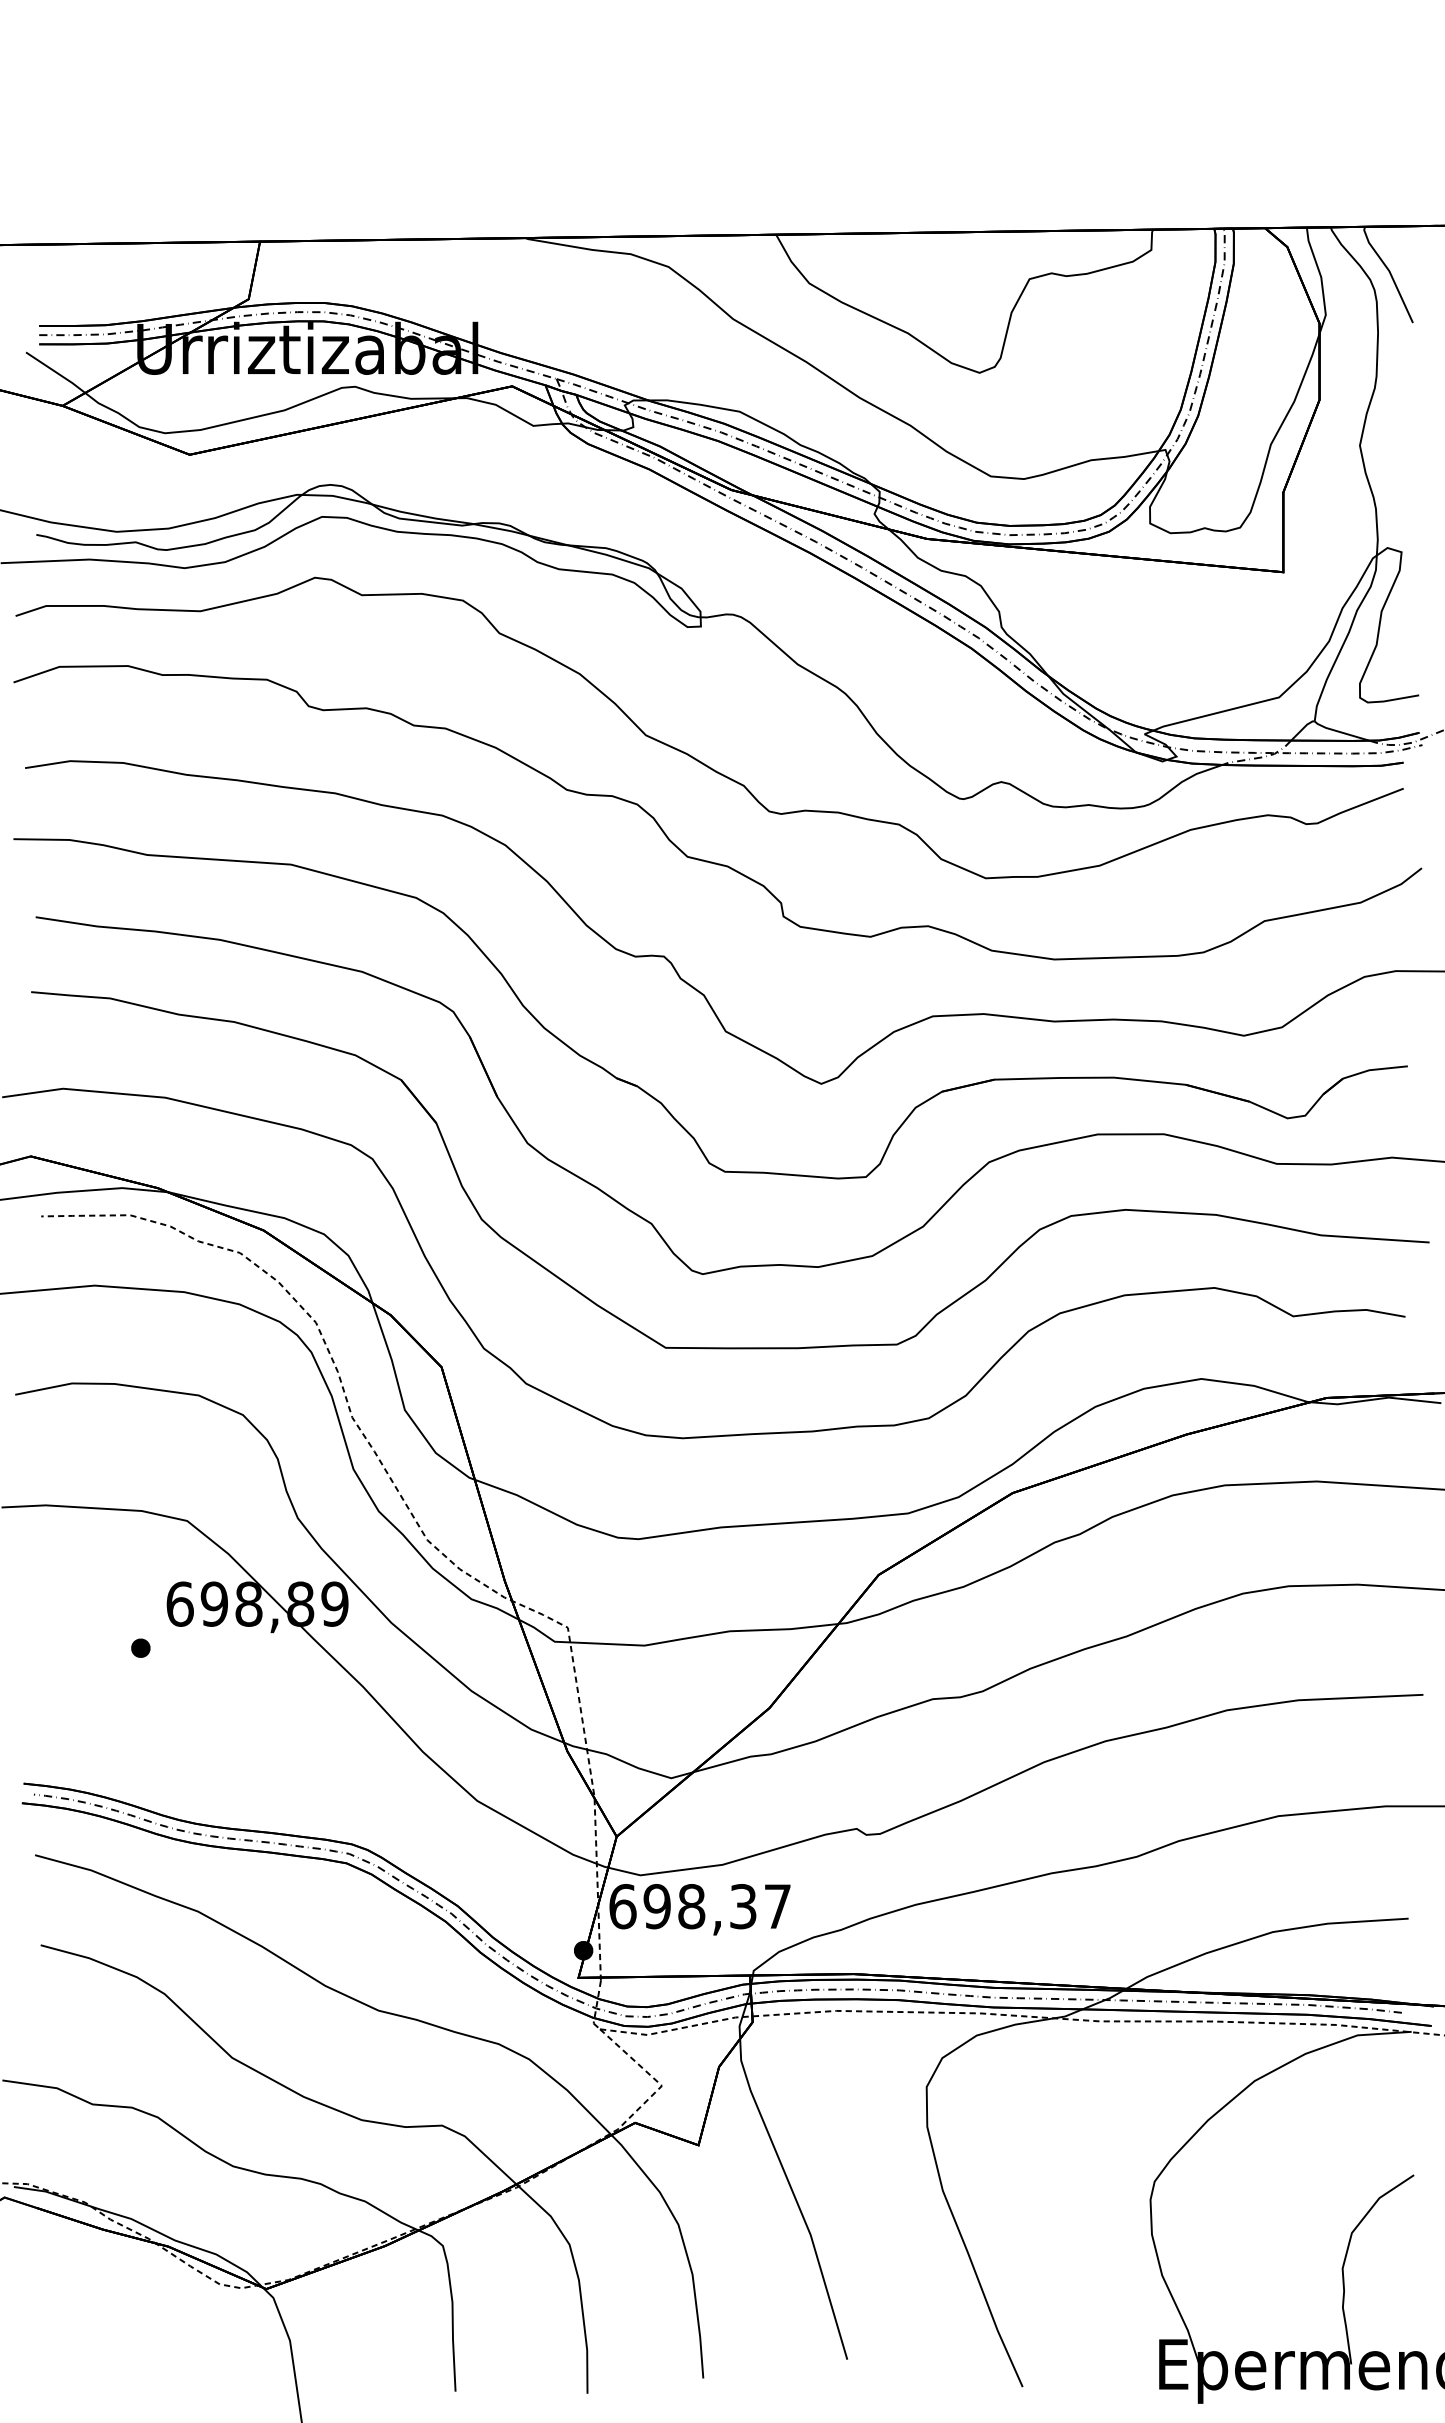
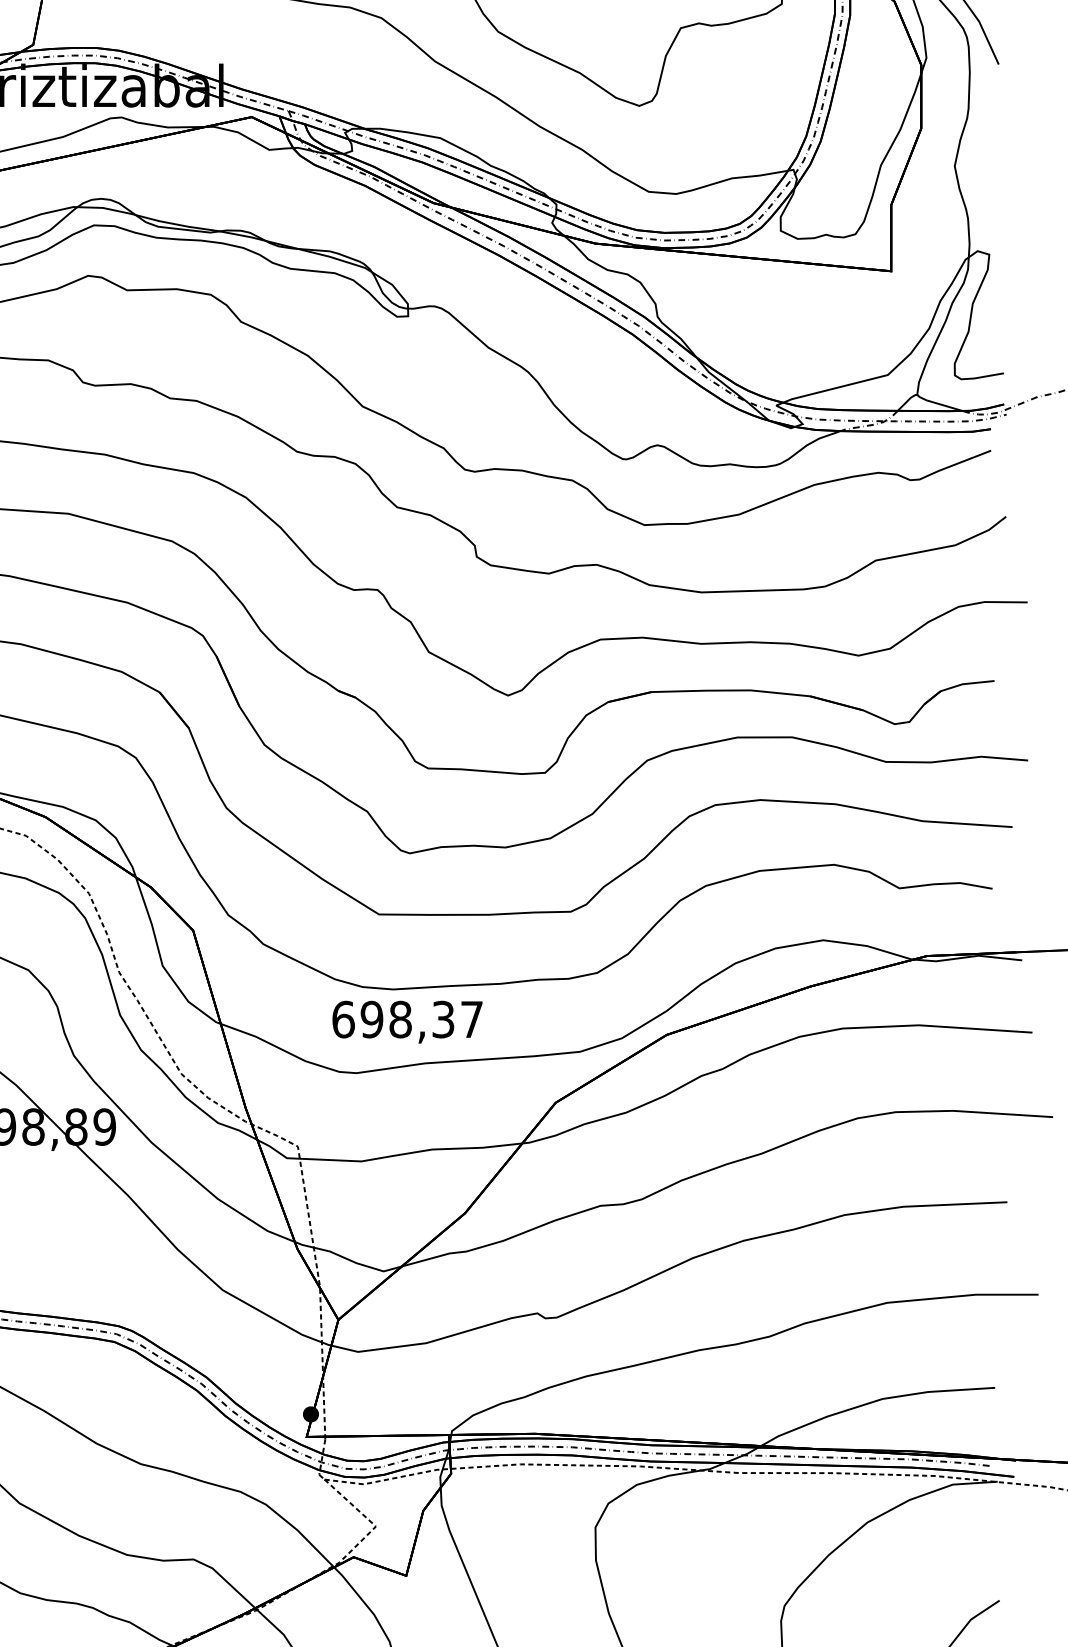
text: (699, 1909) -> (407, 1022), moved

